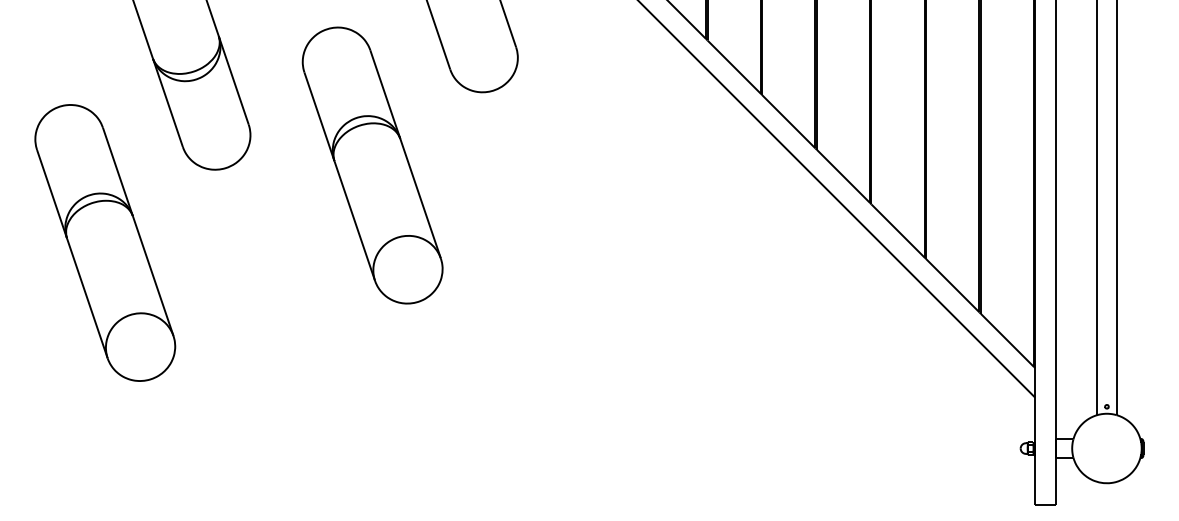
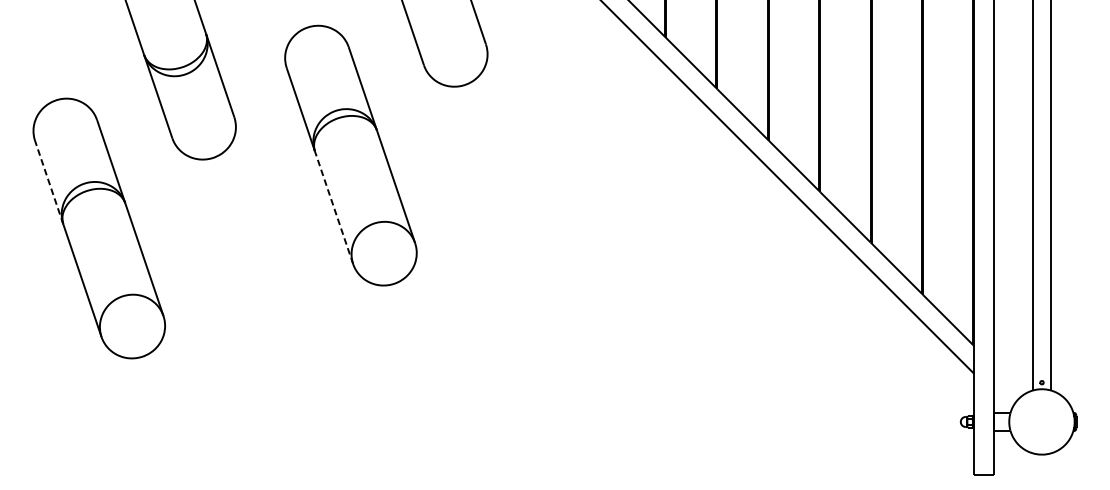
line: (52, 194) -> (49, 182), solid -> dashed
line: (354, 220) -> (333, 207), solid -> dashed

